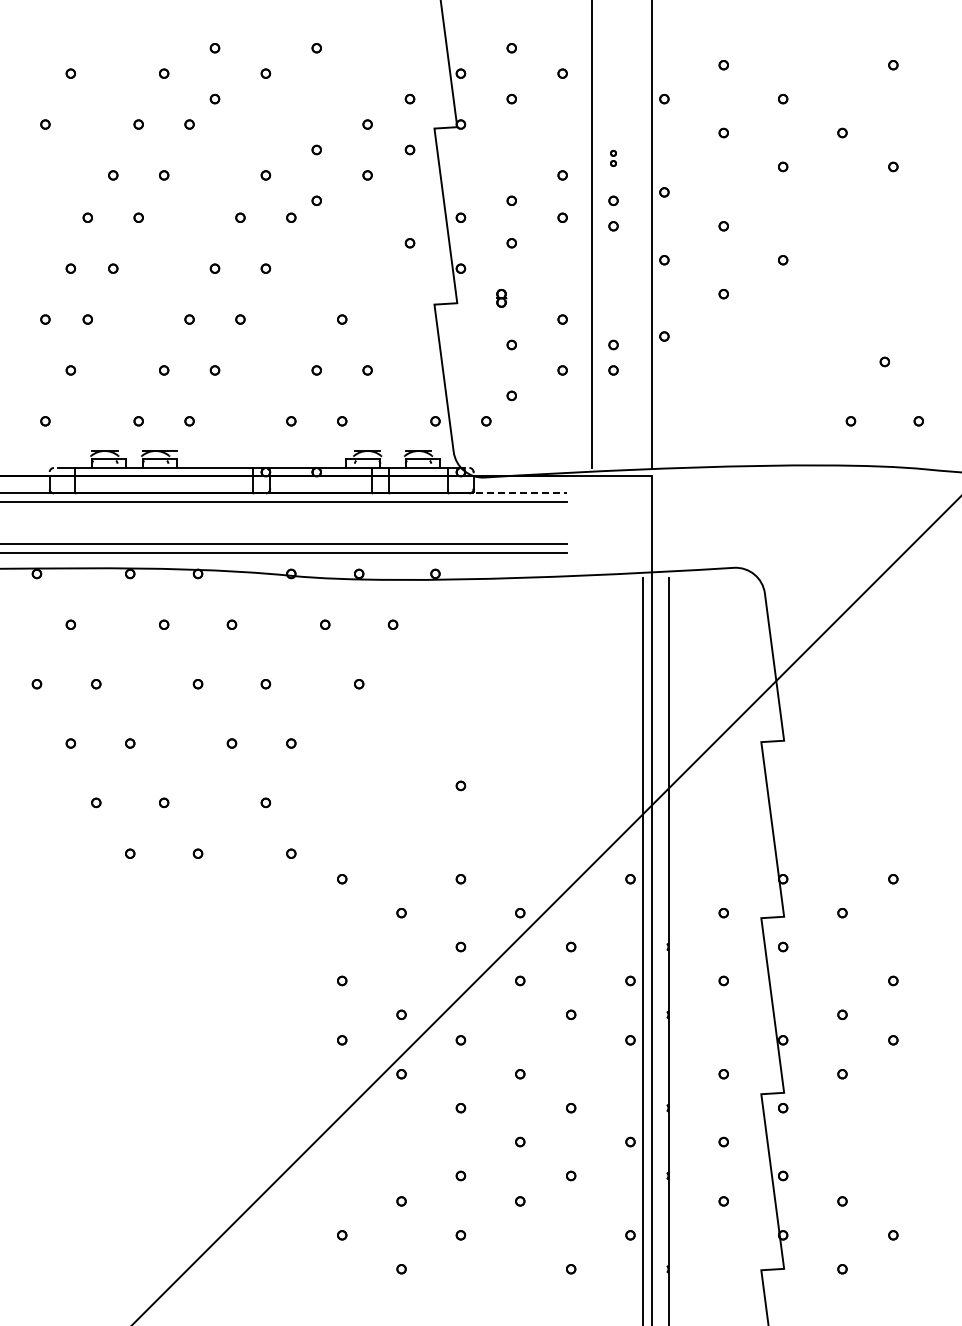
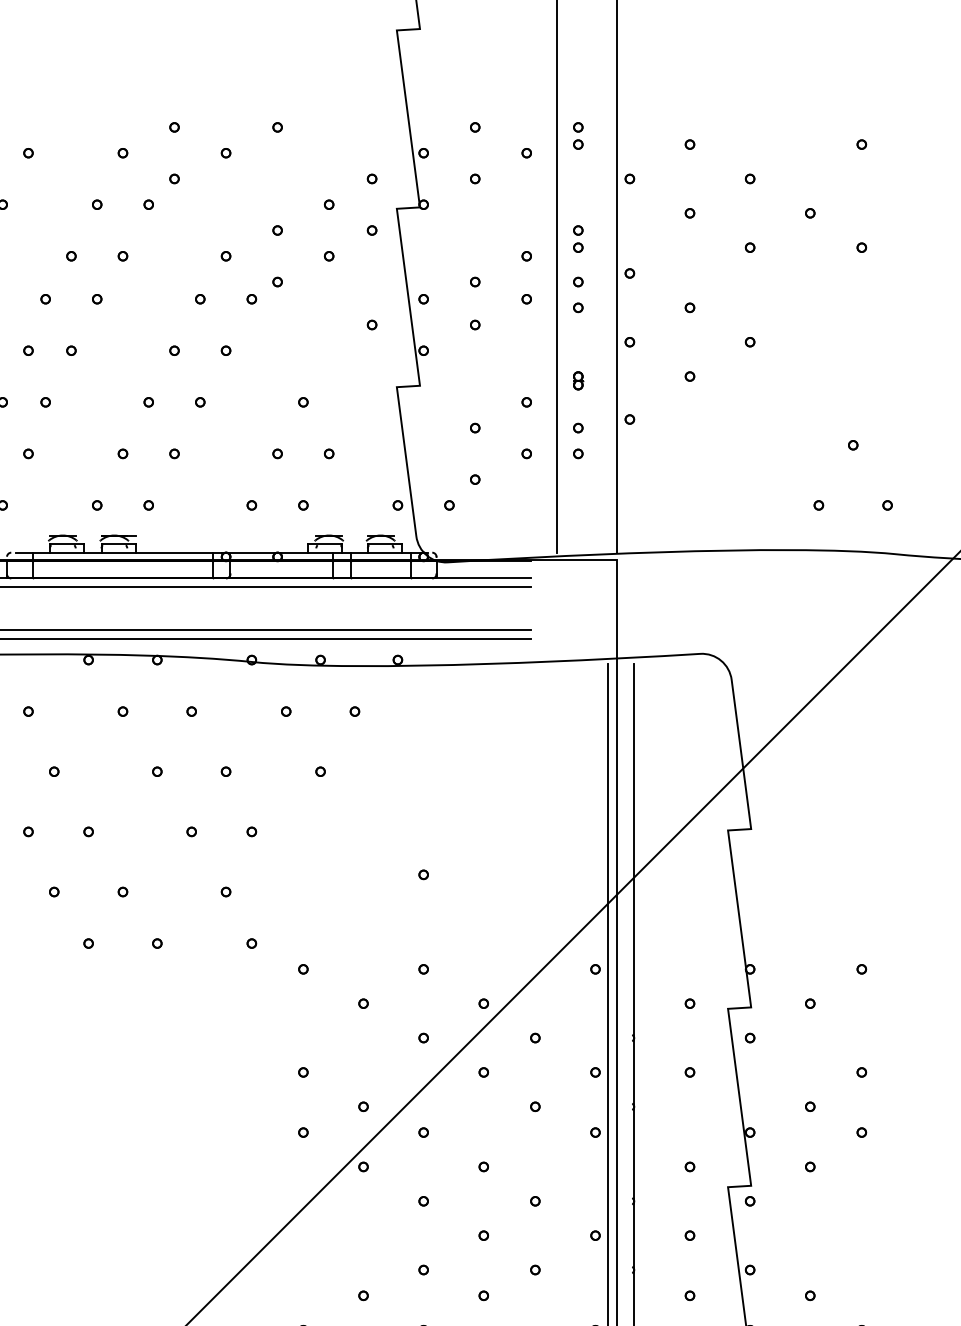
part: (613, 56) -> (578, 135), added
part: (613, 158) -> (578, 239), size x1.67
part: (501, 298) -> (578, 380), moved
line: (516, 493) -> (479, 578), dashed -> solid

